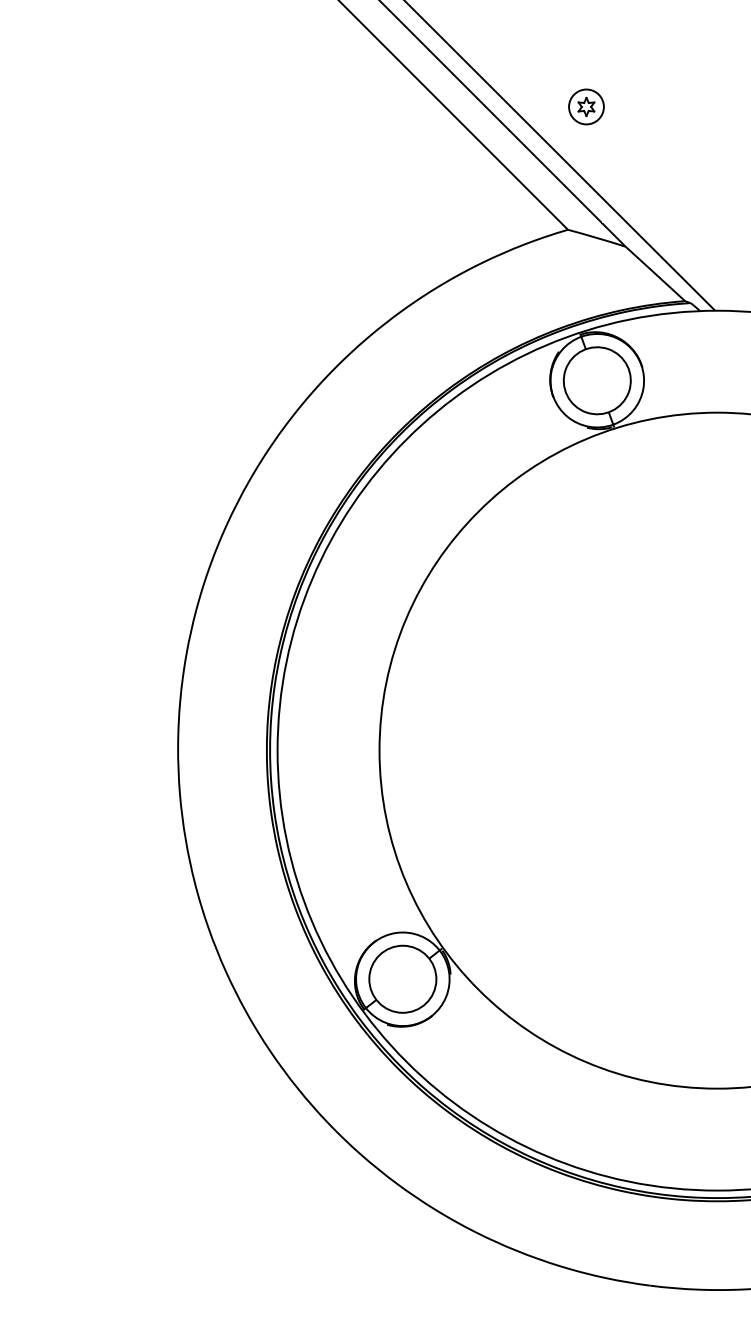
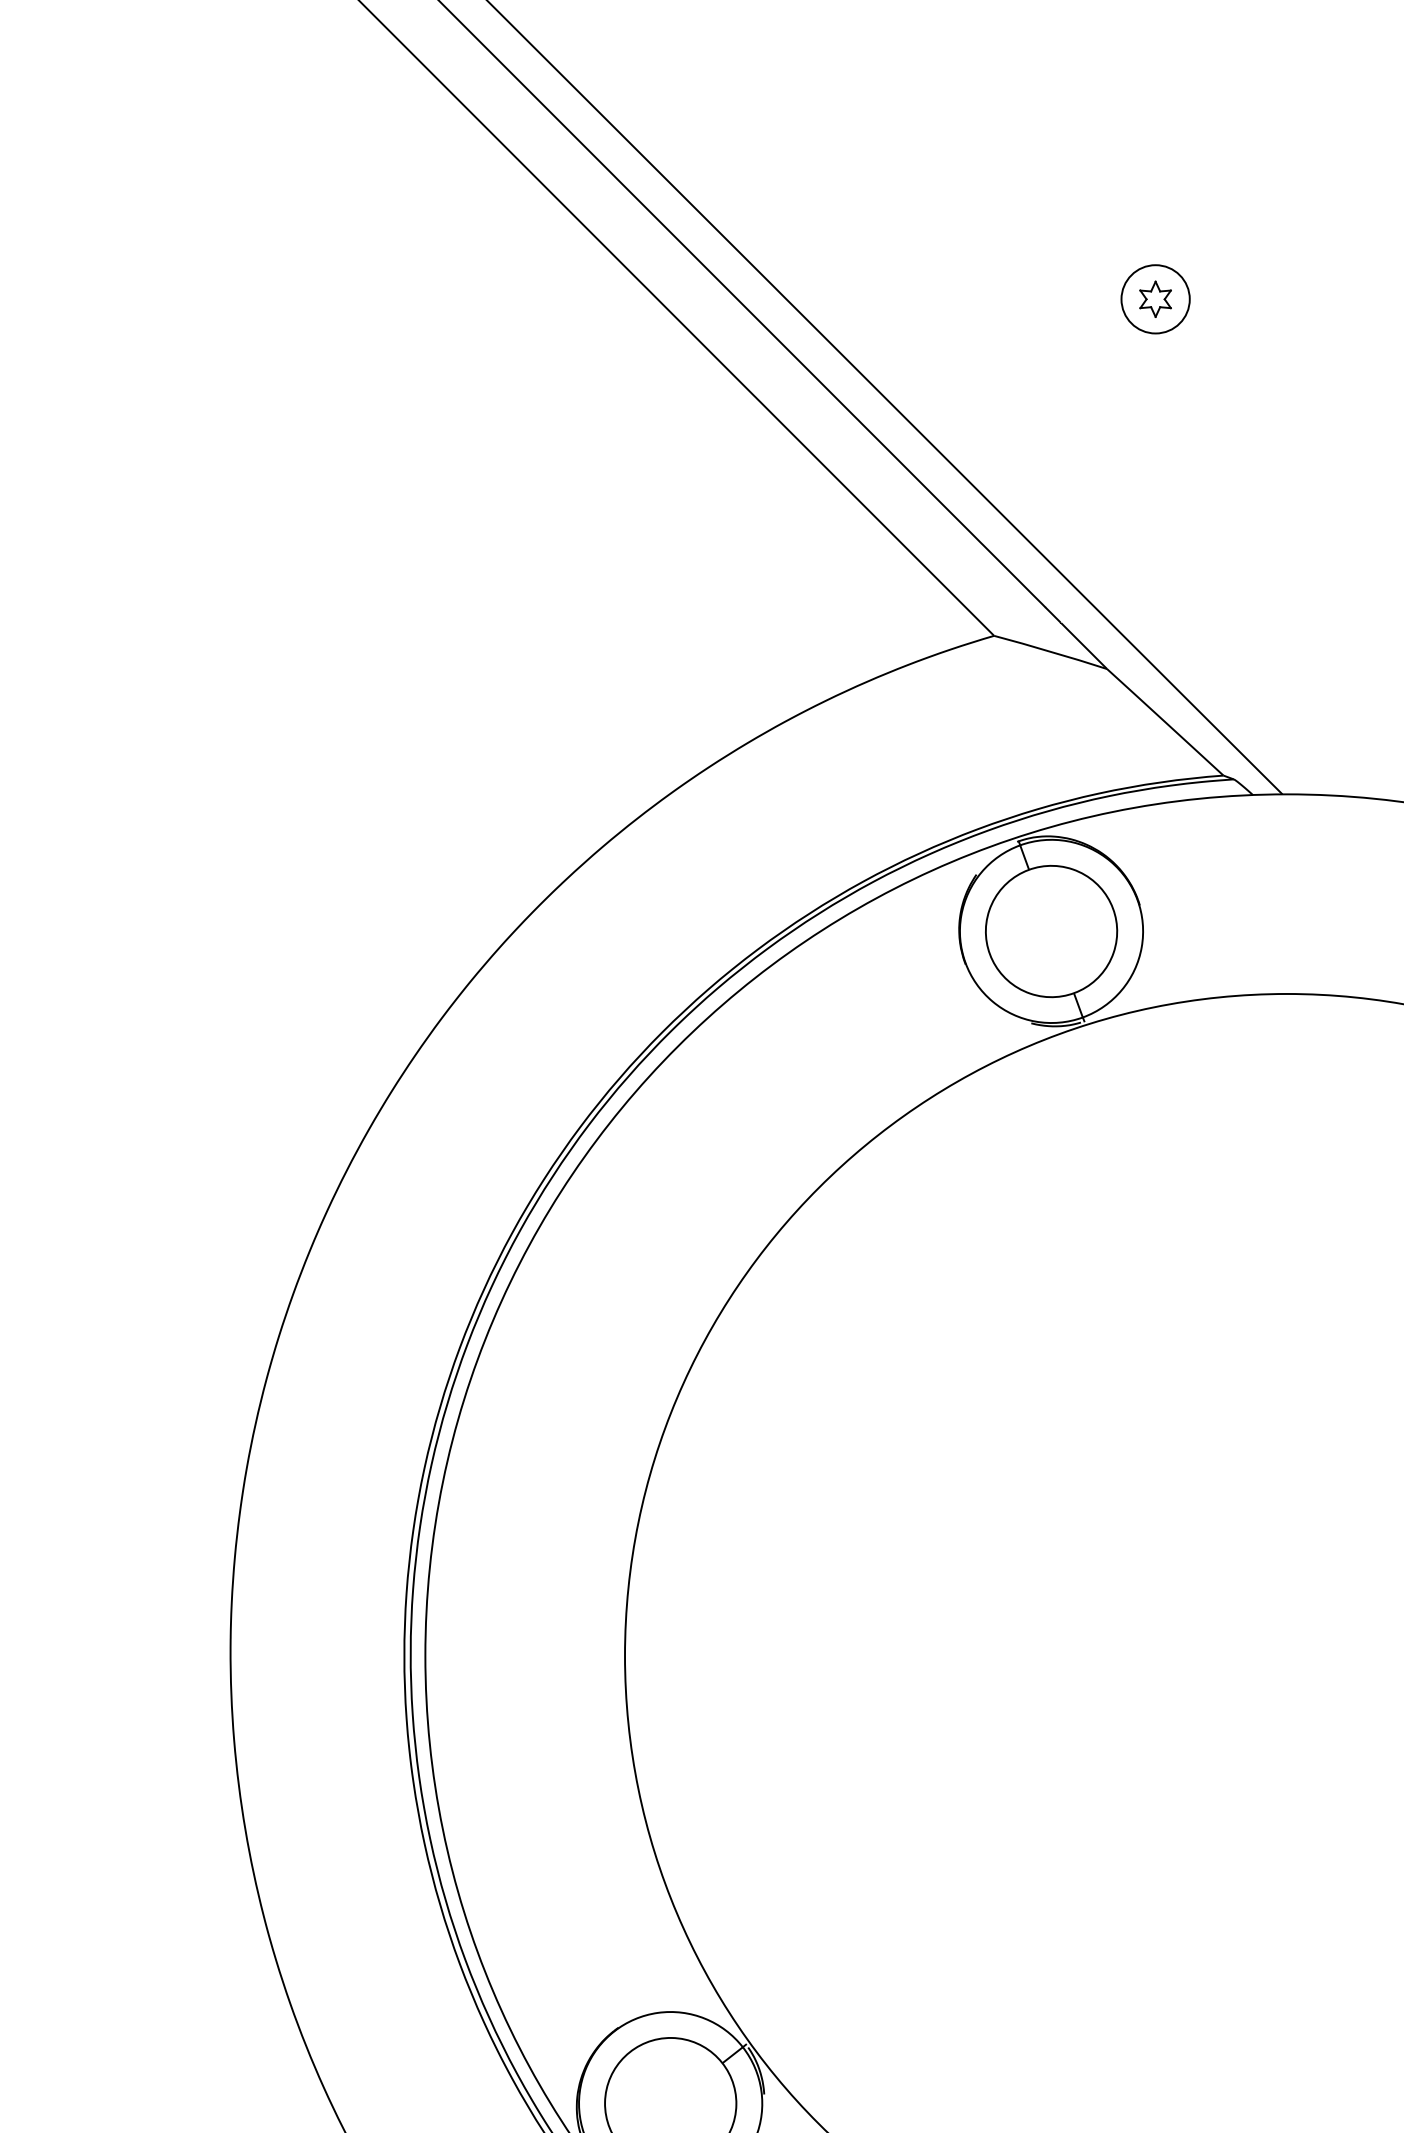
part: (586, 106) -> (1155, 298), moved

